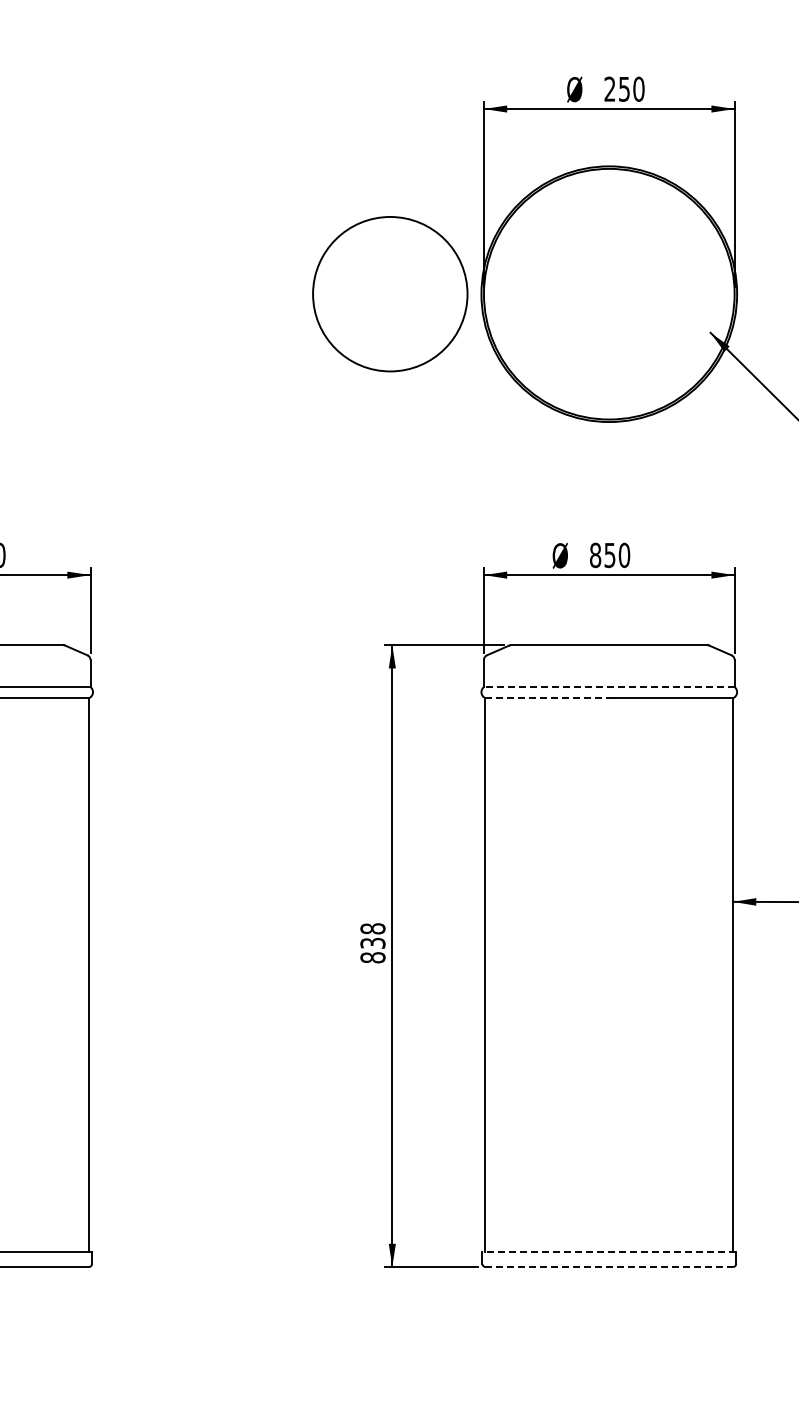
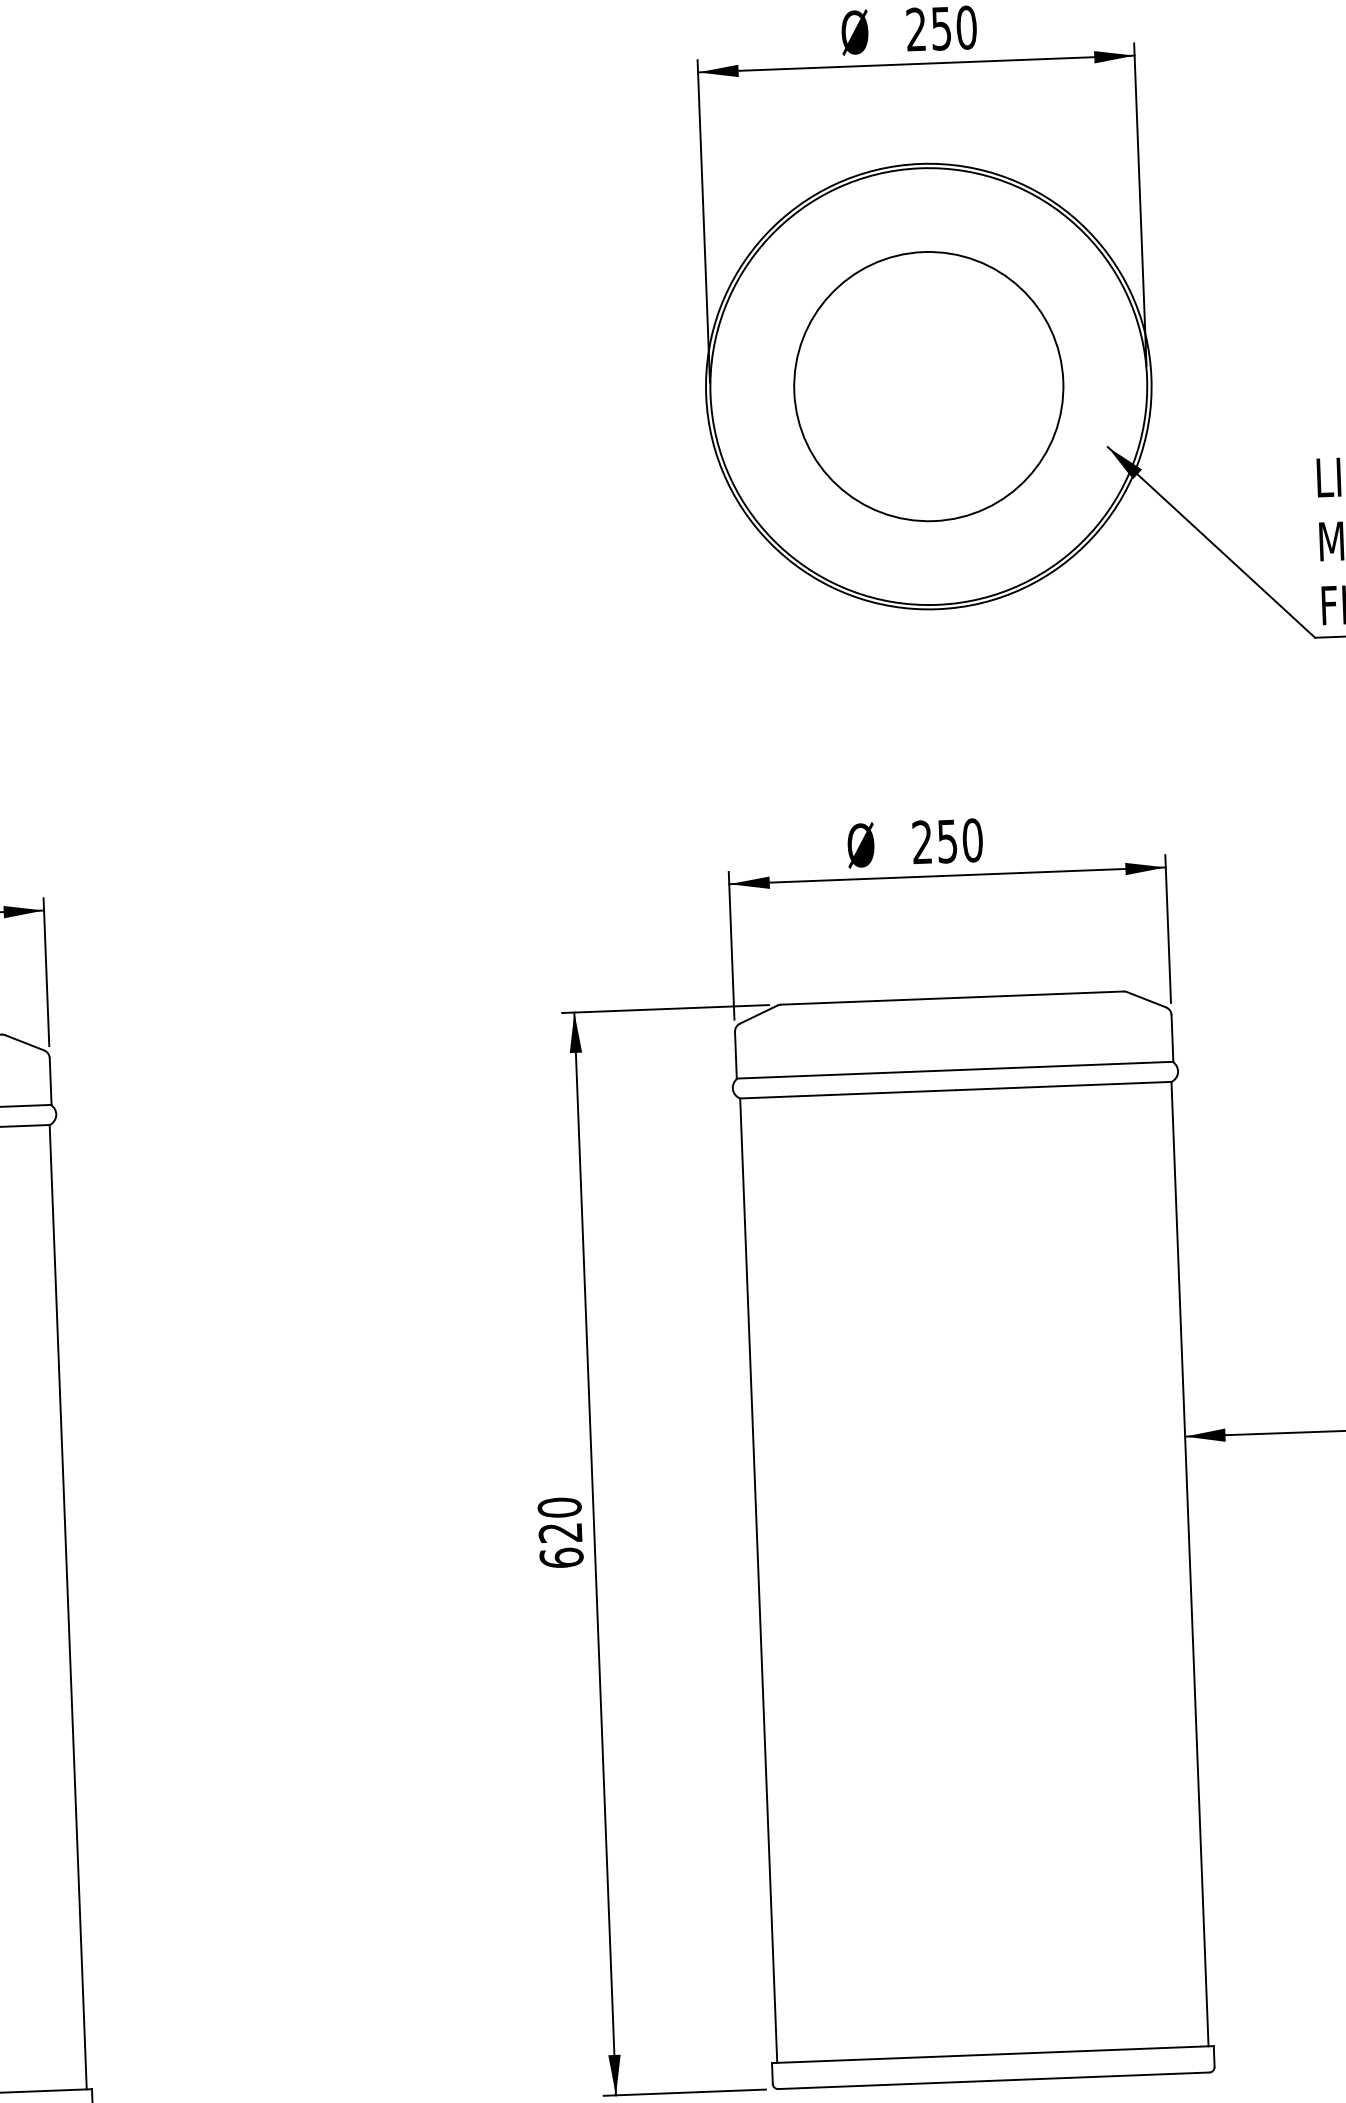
circle: (390, 294) -> (929, 387), moved
text: (595, 555) -> (922, 842), 850 -> 250
line: (608, 686) -> (953, 1069), dashed -> solid
line: (547, 698) -> (848, 1094), dashed -> solid
text: (372, 943) -> (559, 1533), 838 -> 620
line: (609, 1251) -> (993, 2053), dashed -> solid
line: (609, 1266) -> (994, 2079), dashed -> solid

